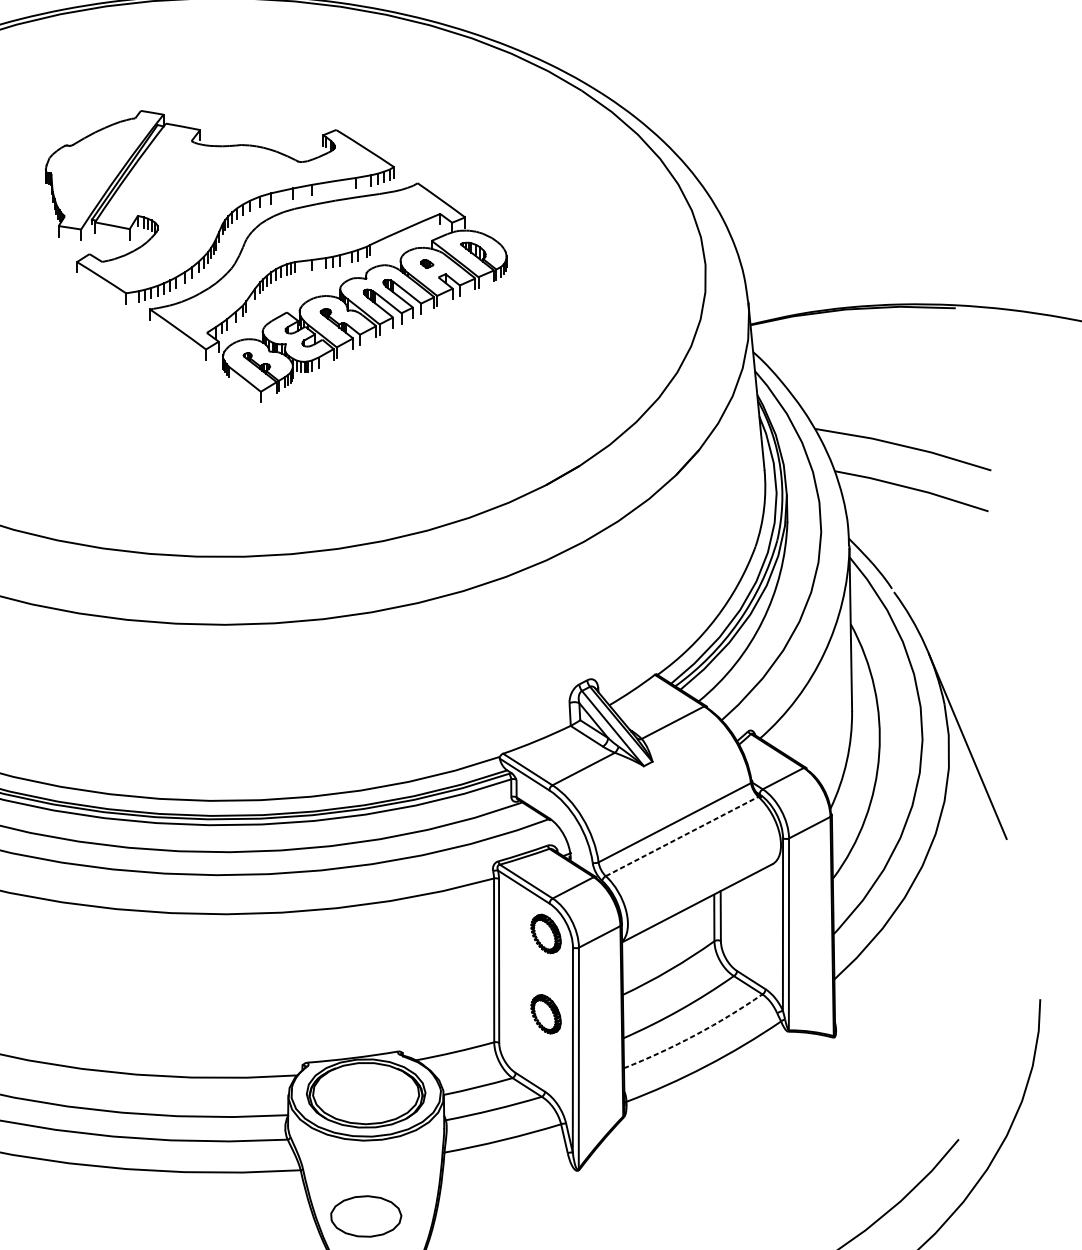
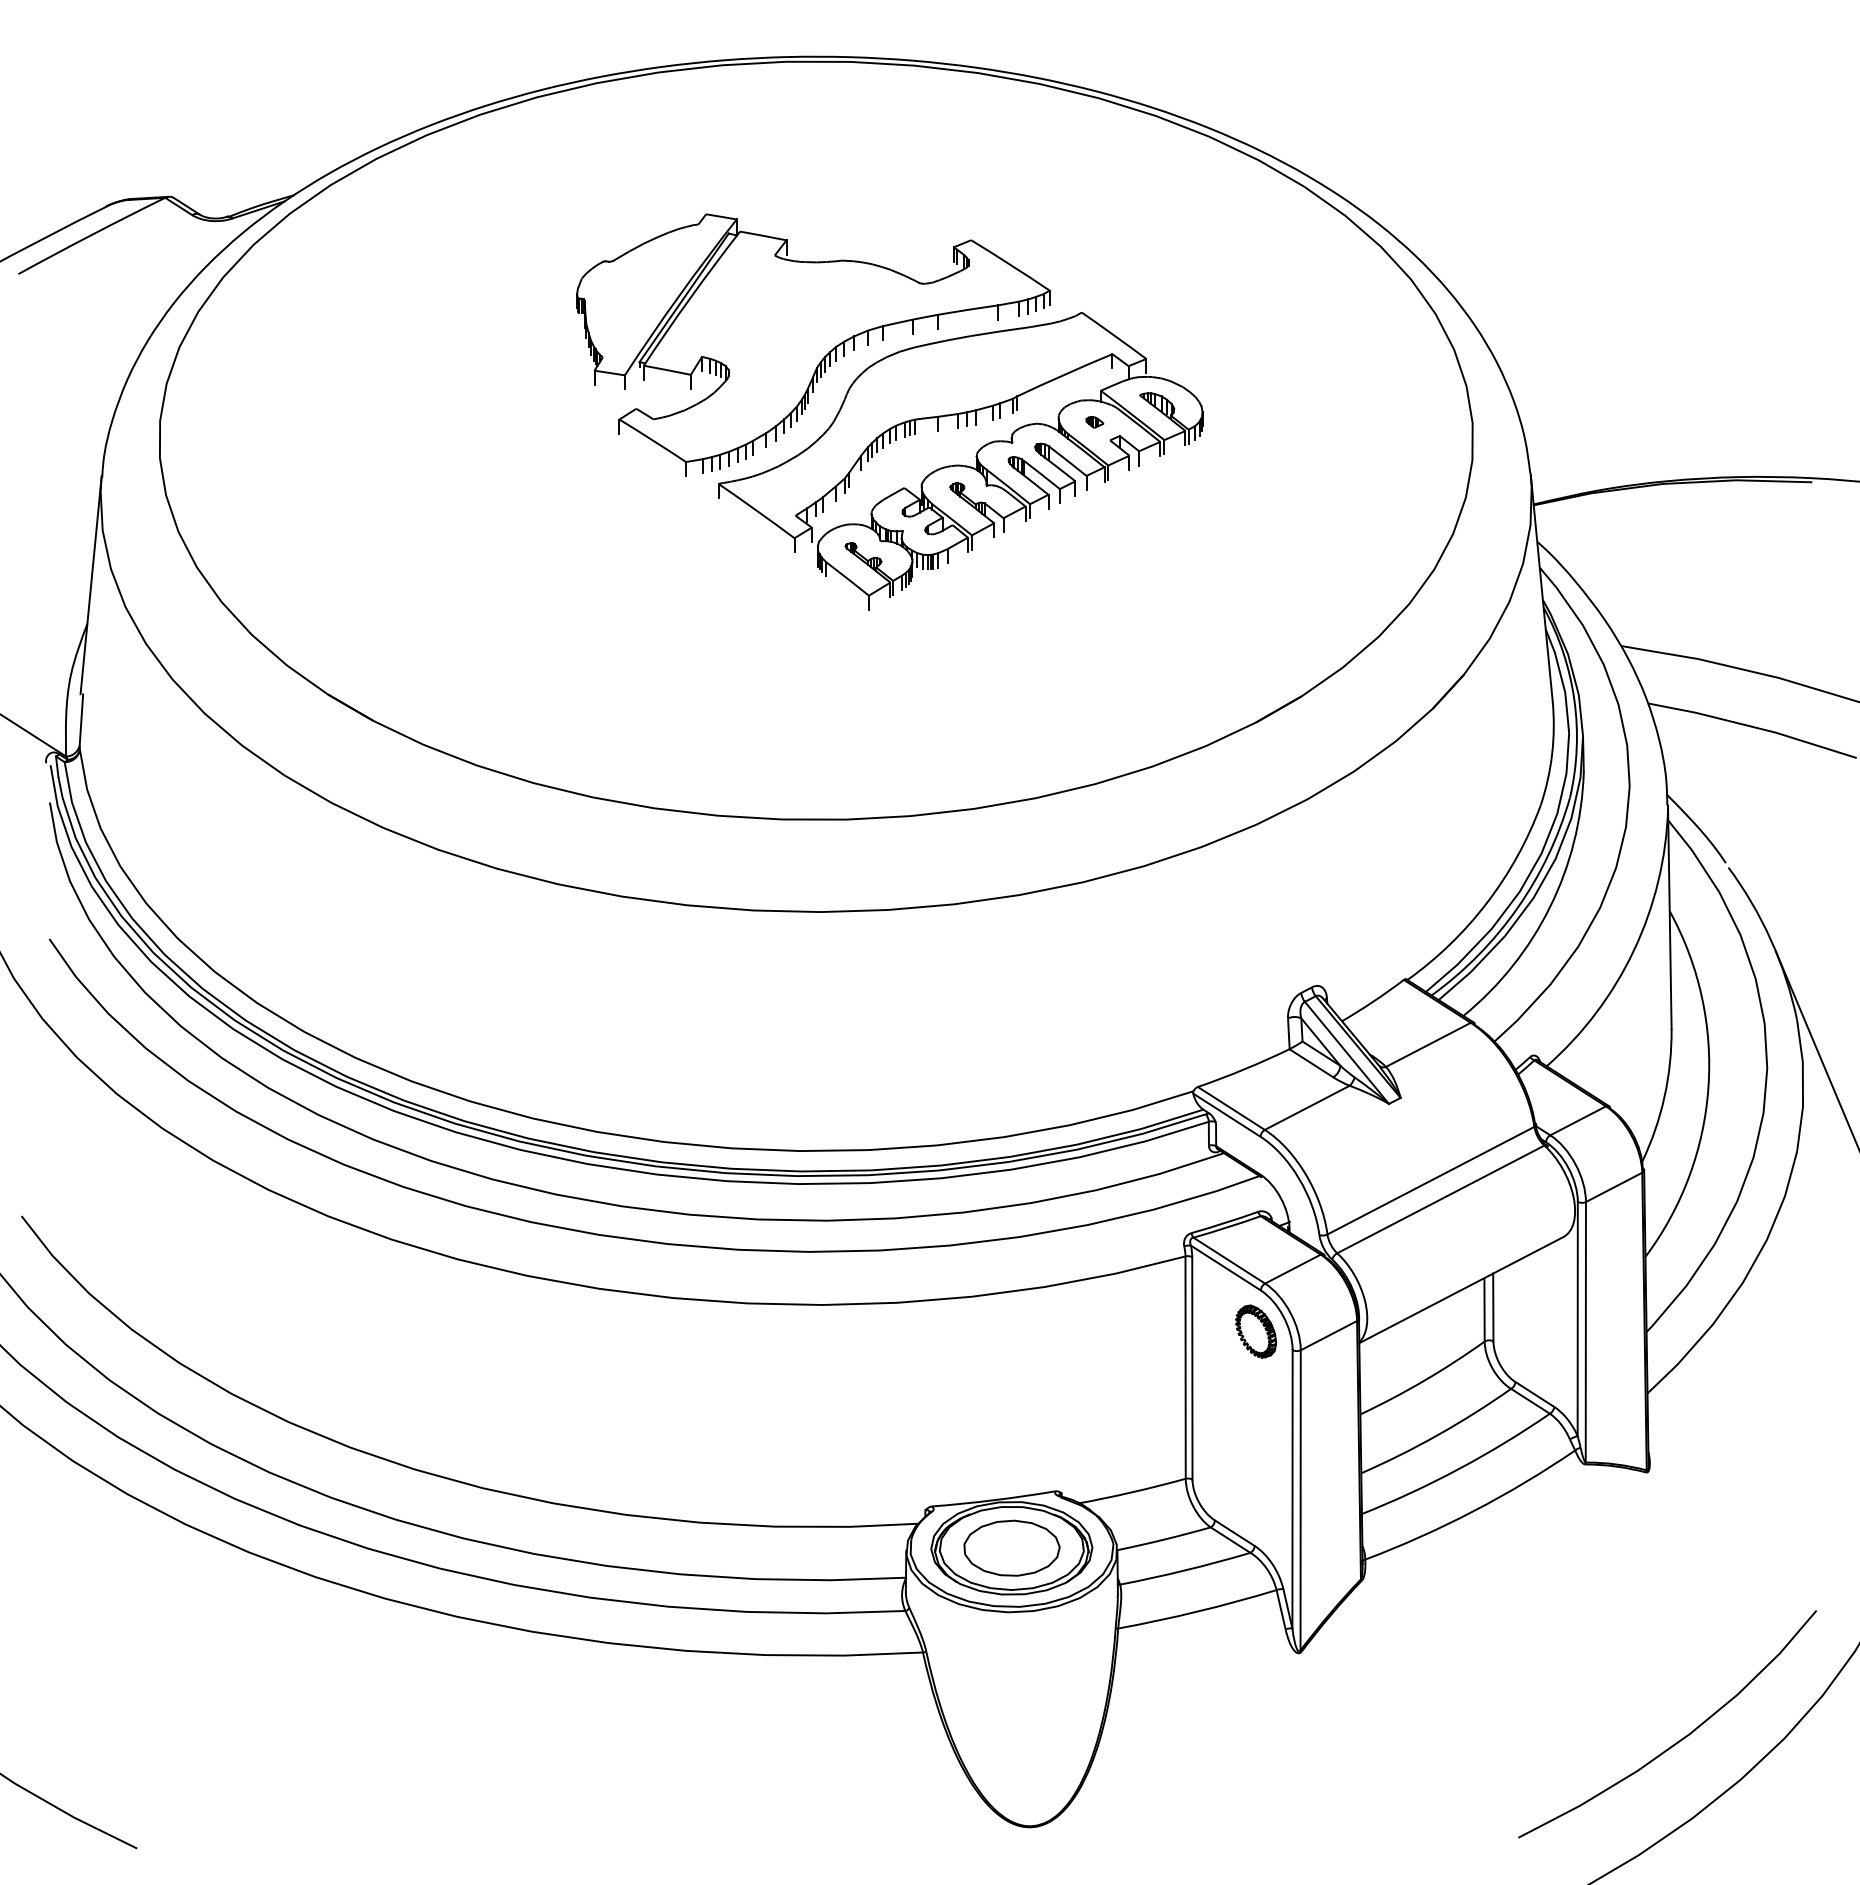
line: (681, 836) -> (1440, 1199), dashed -> solid
part: (546, 1014) -> (1256, 1440), removed
arc: (695, 1035) -> (1458, 1469), dashed -> solid
part: (365, 1215) -> (1011, 1547), moved

